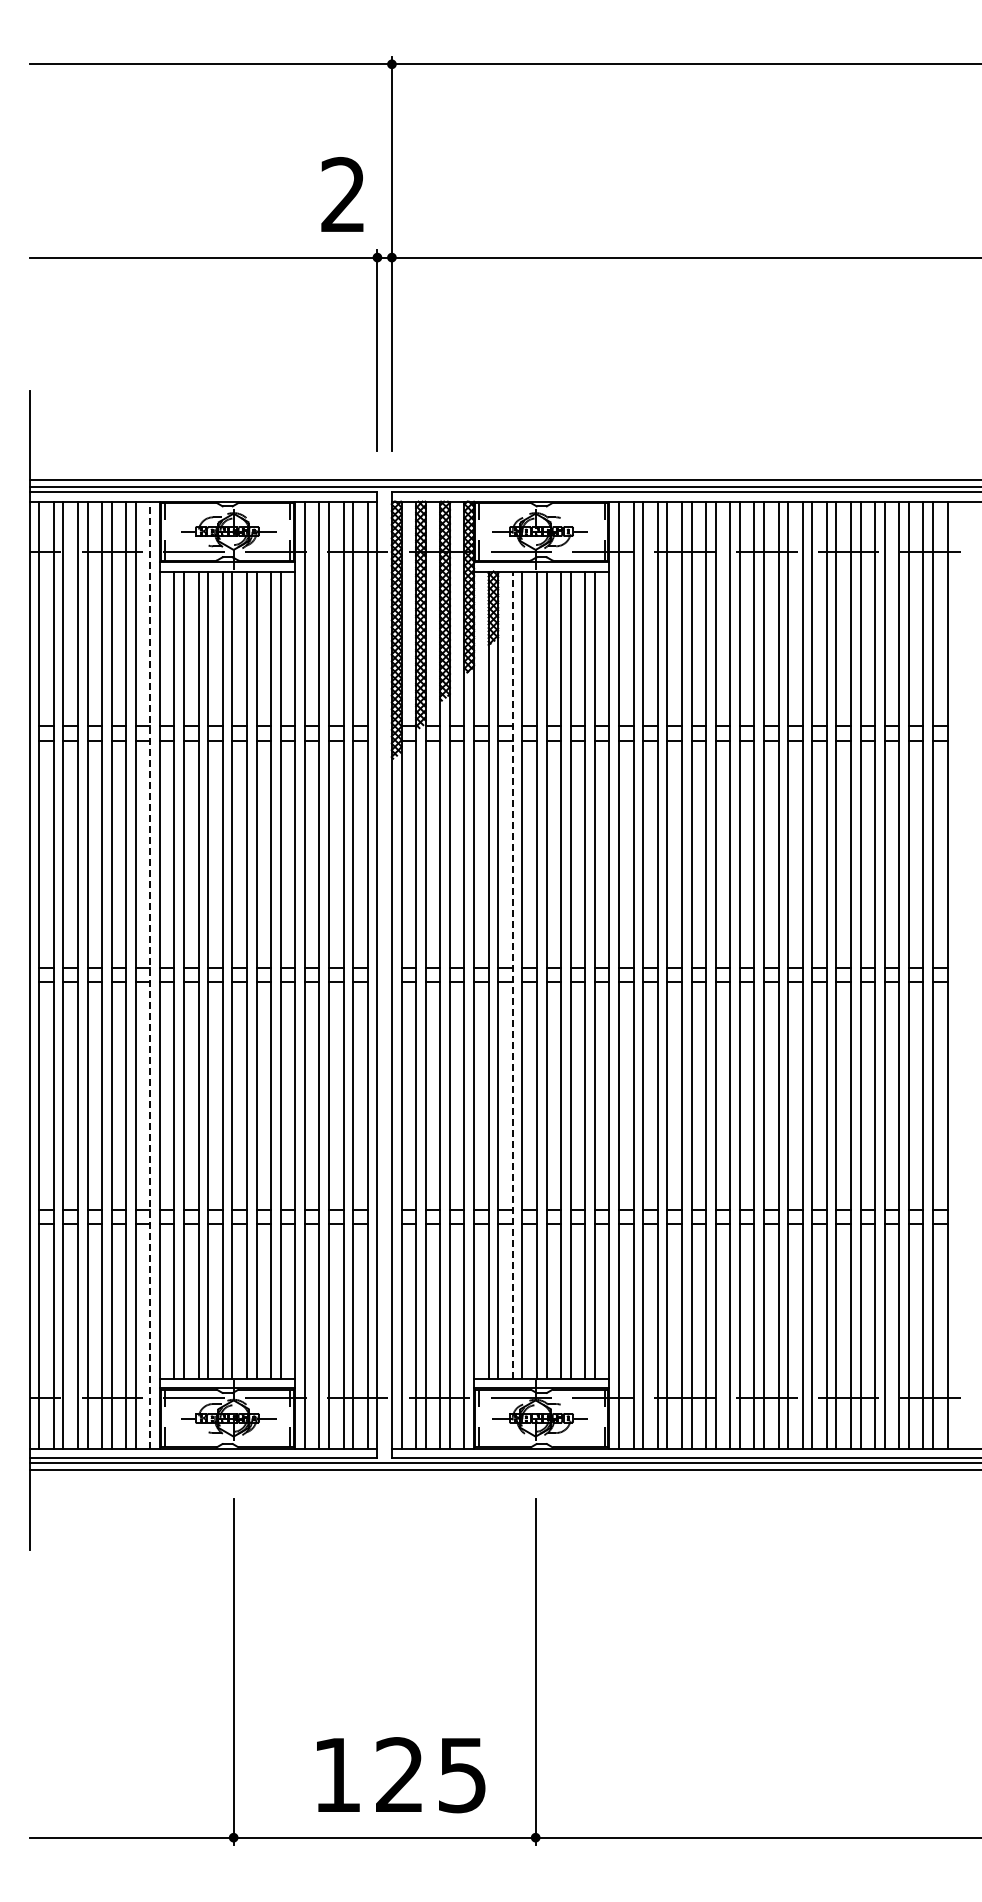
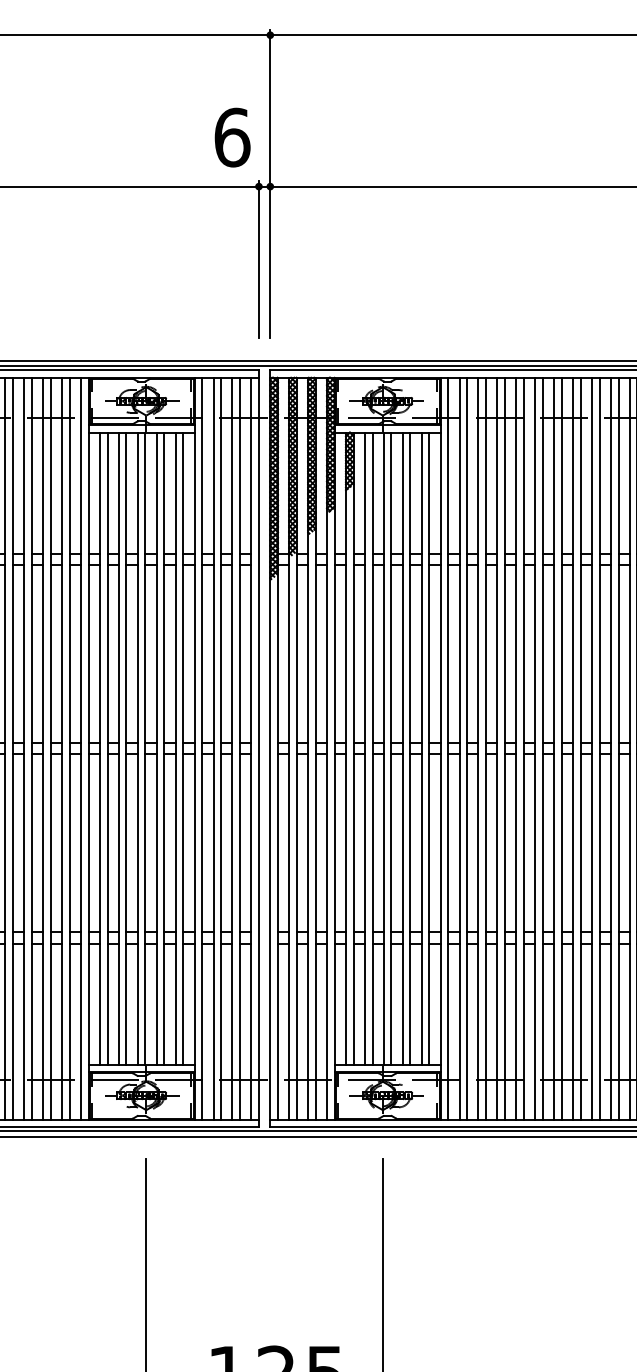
text: (343, 195) -> (232, 137), 2 -> 6
line: (512, 974) -> (364, 748), dashed -> solid
line: (150, 975) -> (81, 748), dashed -> solid

